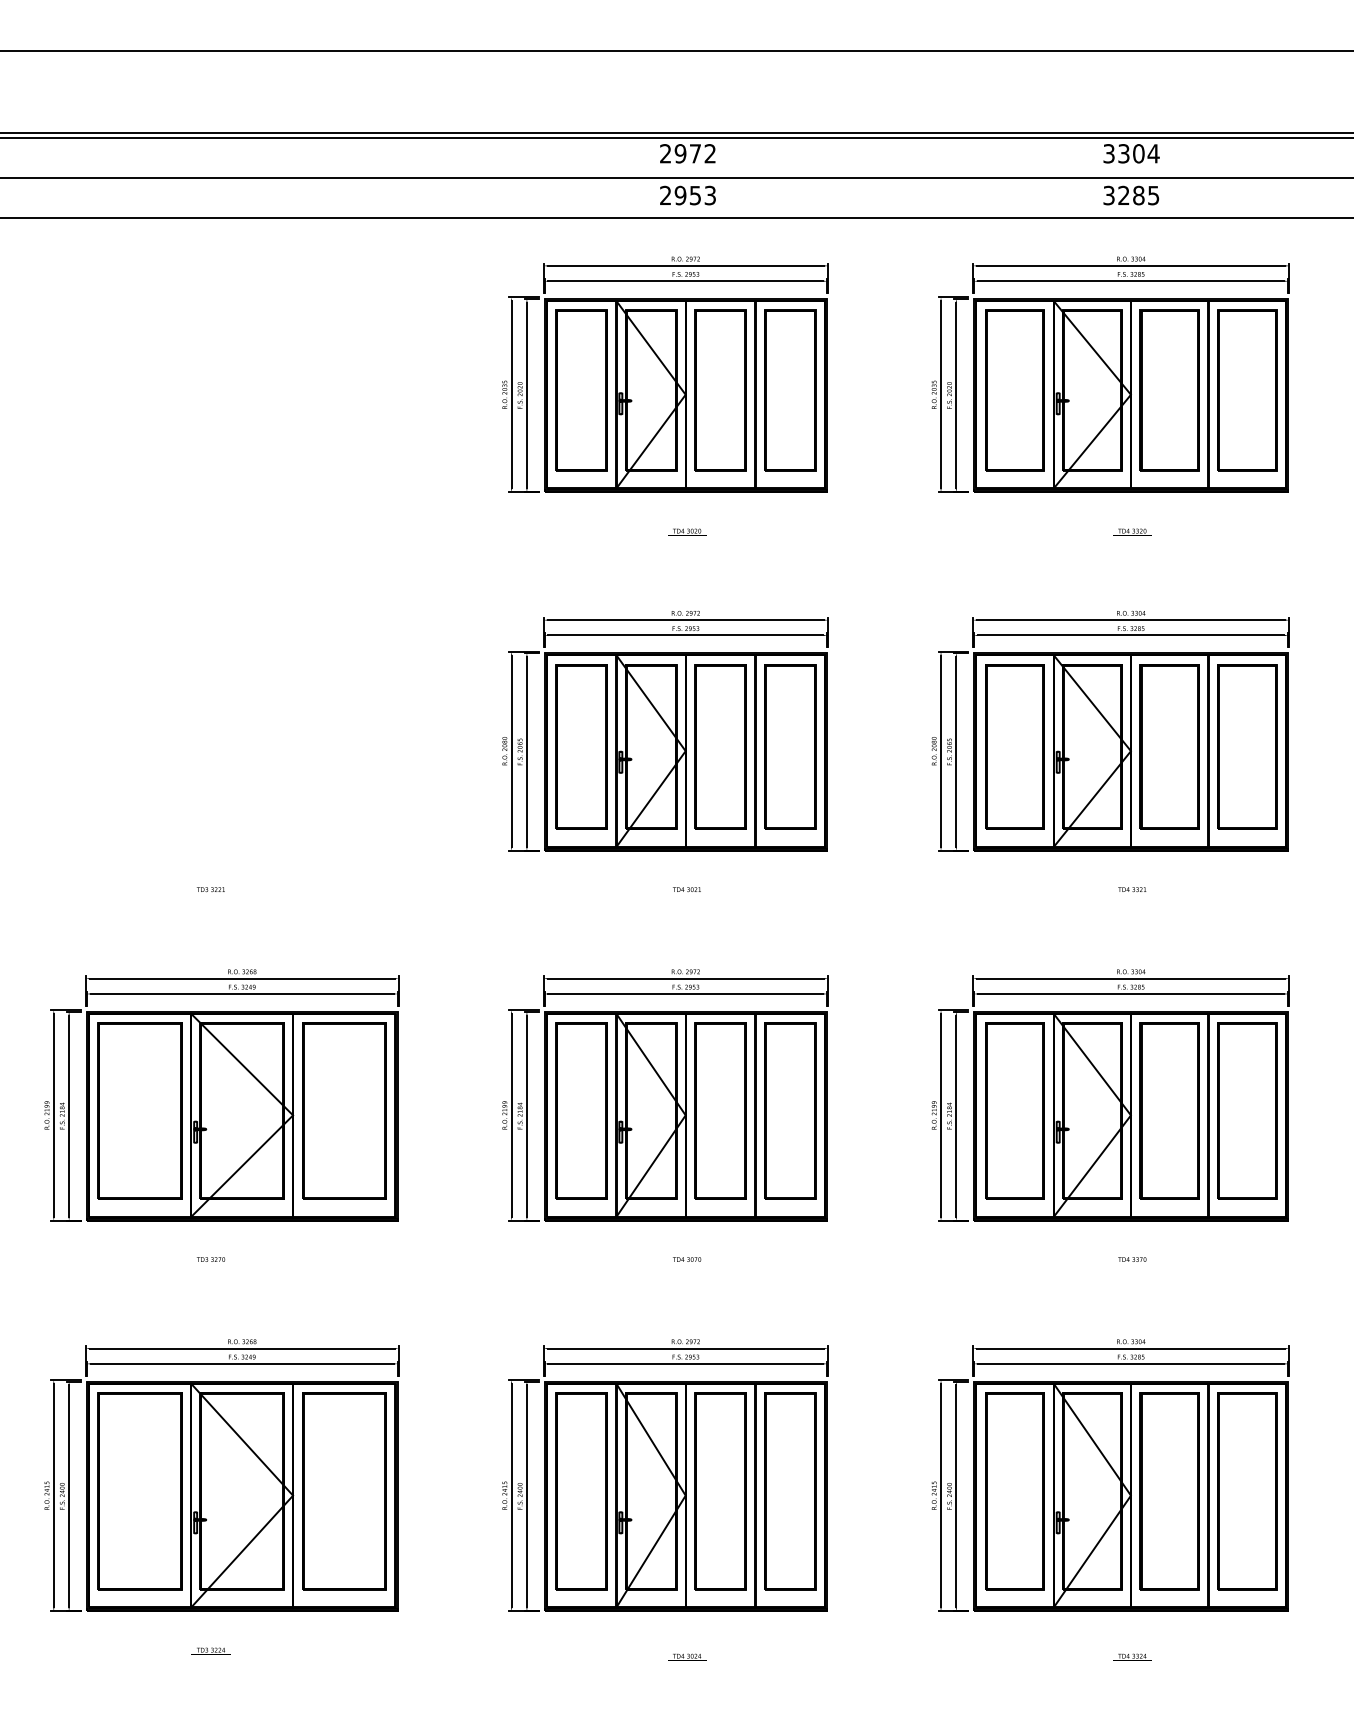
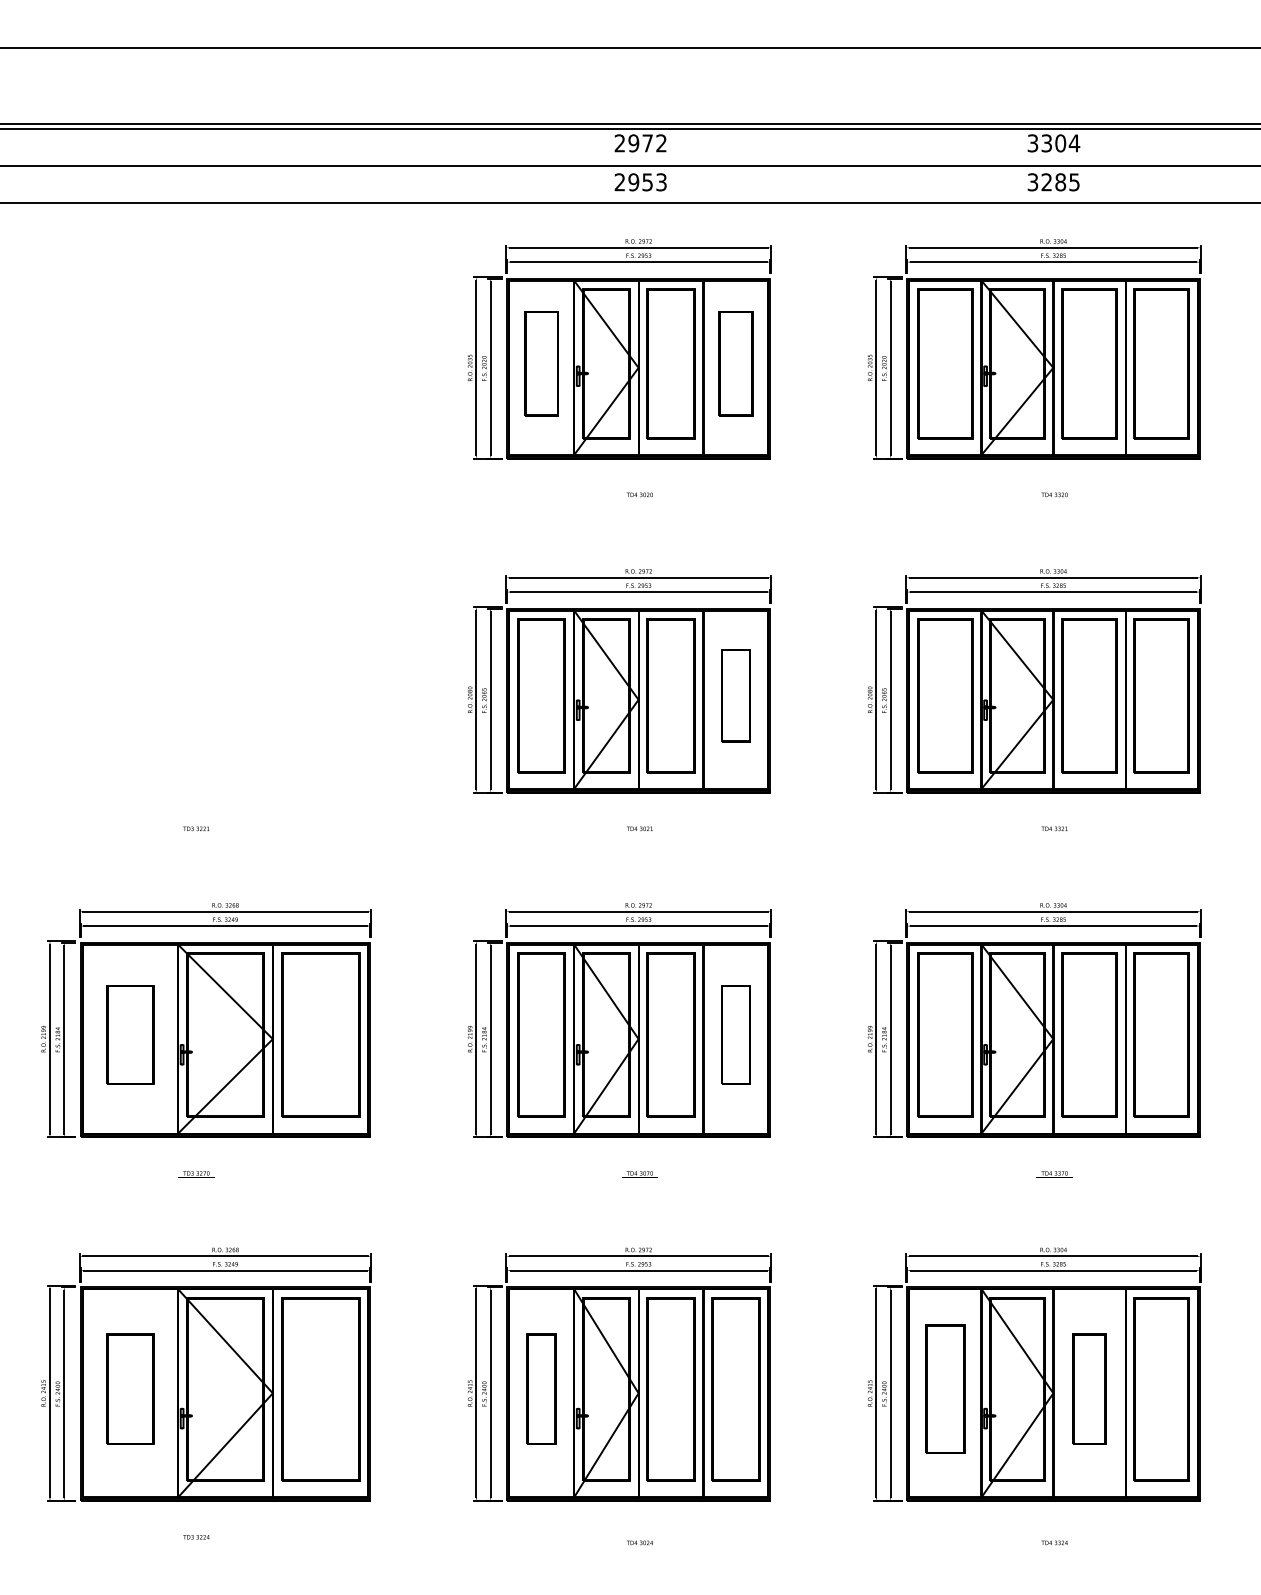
part: (581, 390) -> (541, 363), size x0.7
part: (790, 390) -> (736, 363), size x0.7
part: (790, 746) -> (736, 695), size x0.6
part: (139, 1110) -> (129, 1034), size x0.6
part: (790, 1110) -> (736, 1034), size x0.6
part: (139, 1491) -> (129, 1389), size x0.6
part: (581, 1491) -> (541, 1389), size x0.6
part: (1014, 1491) -> (944, 1389), size x0.7
part: (1169, 1491) -> (1089, 1389), size x0.6

